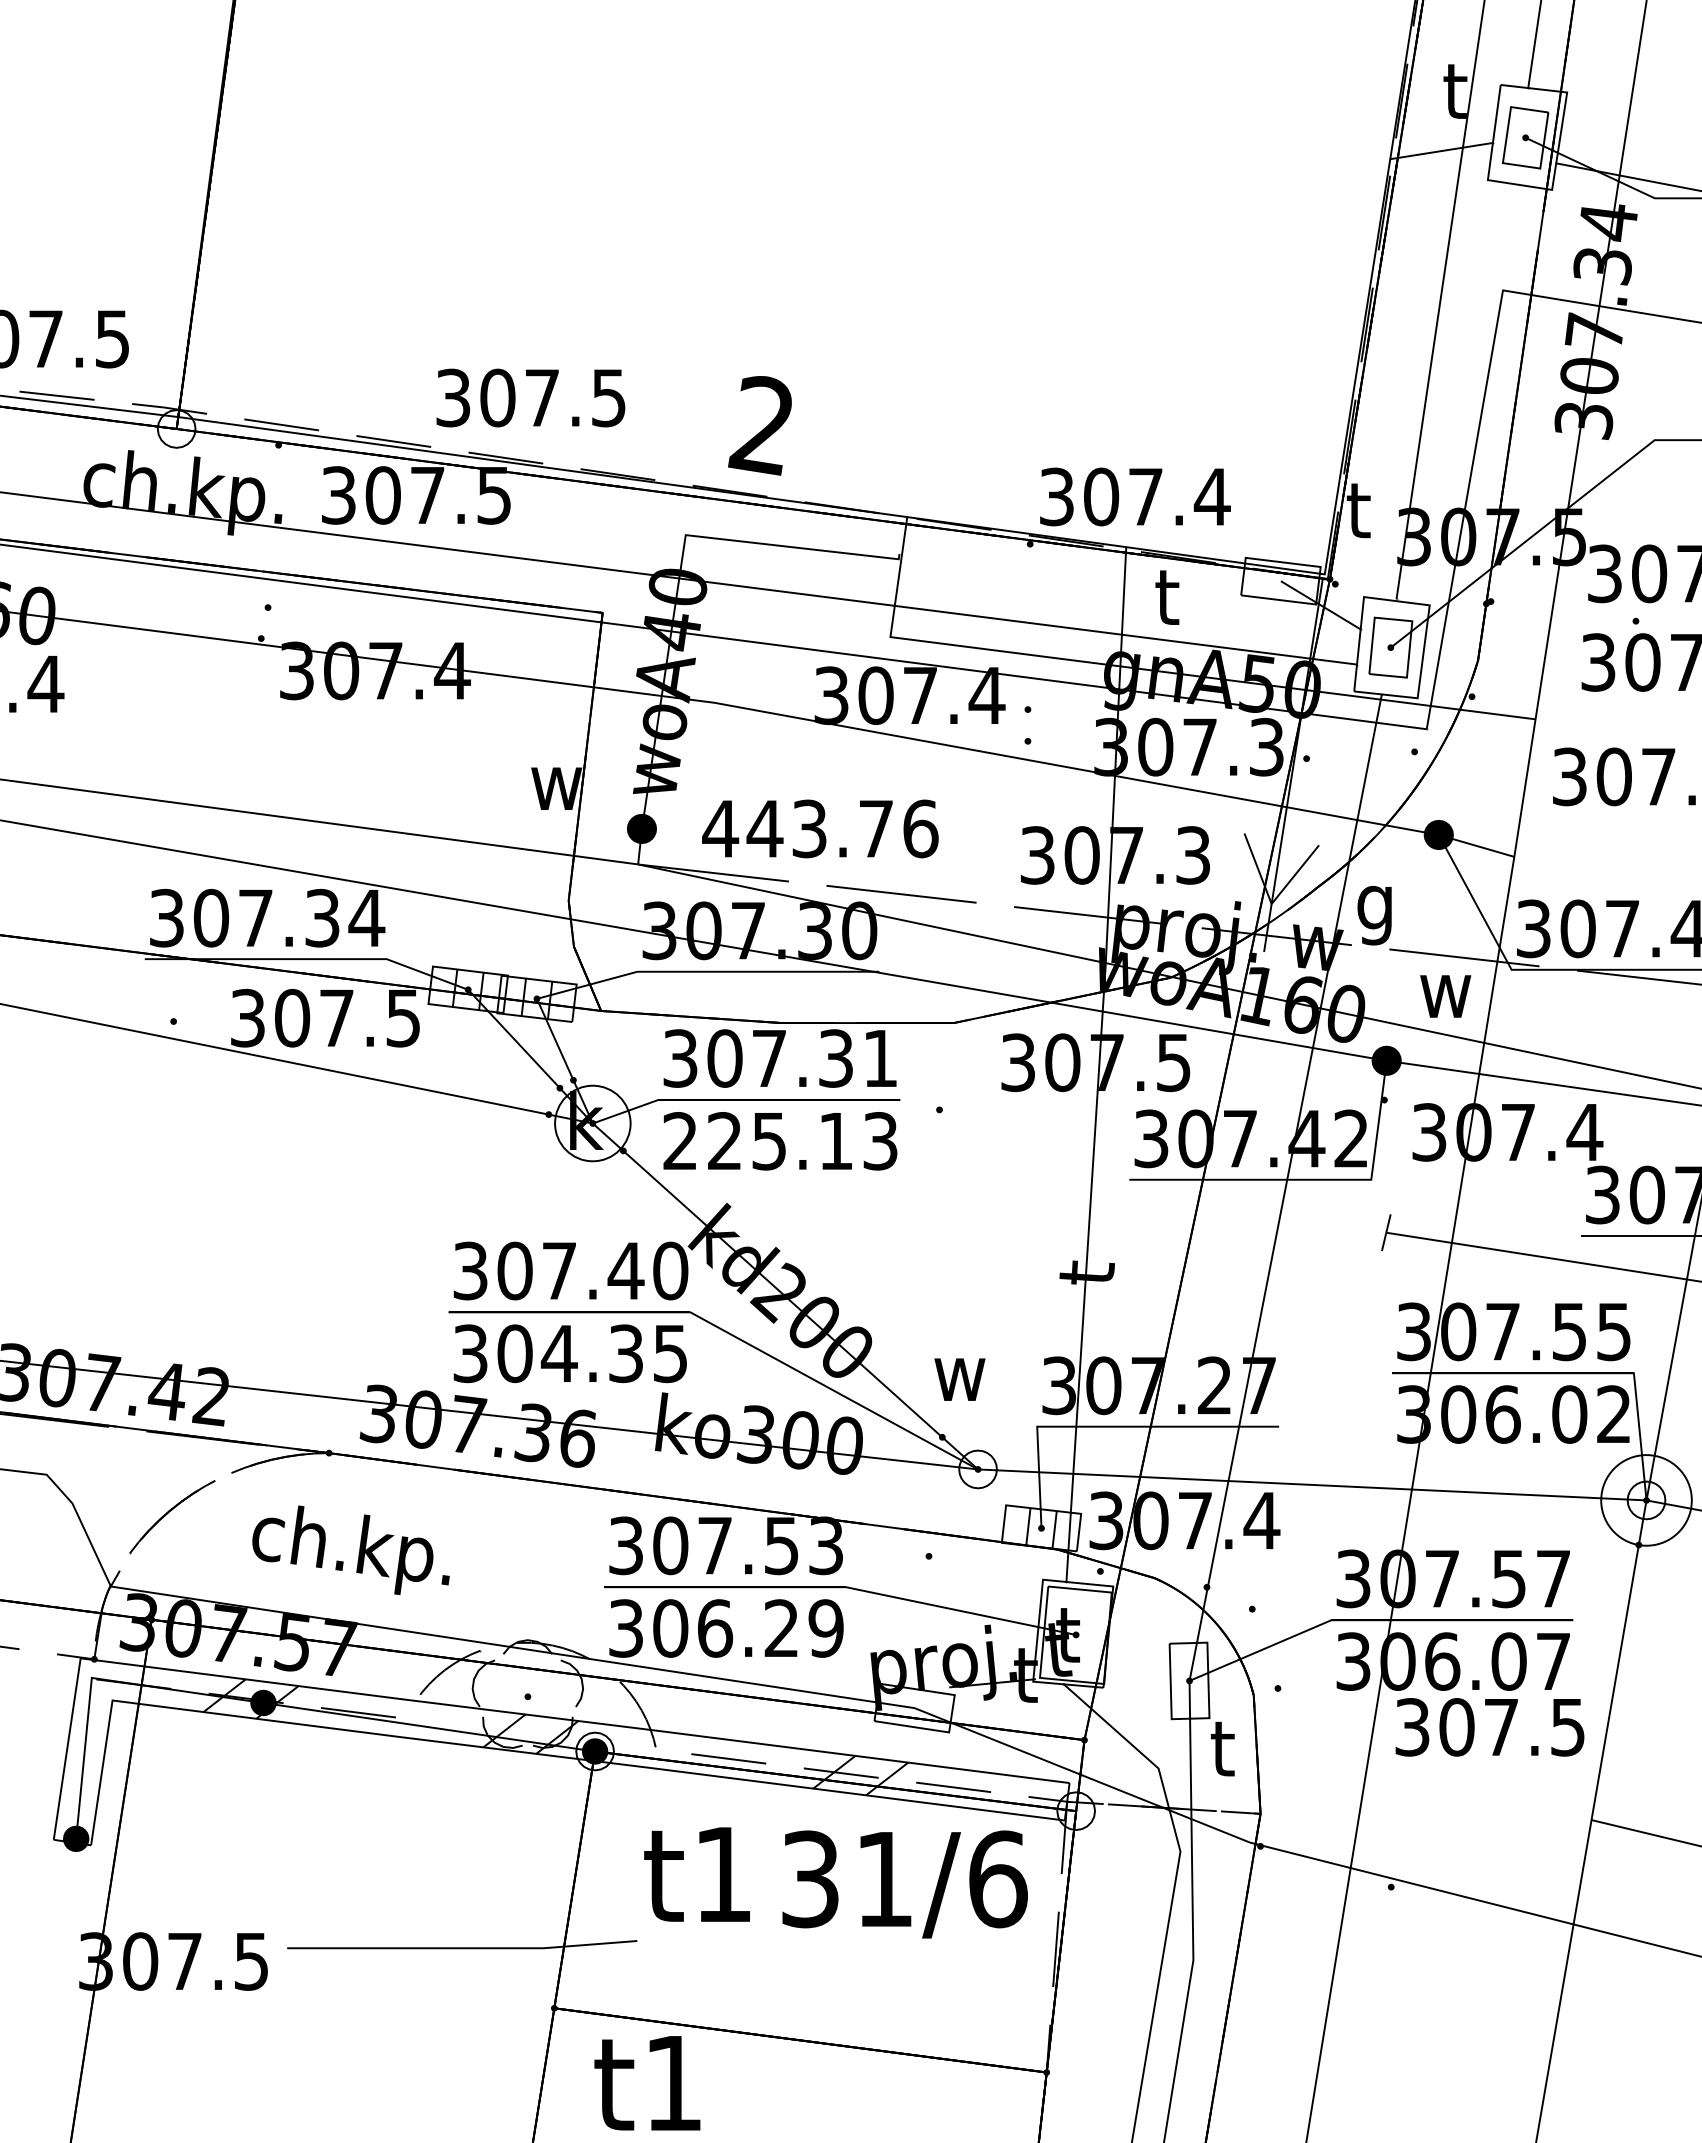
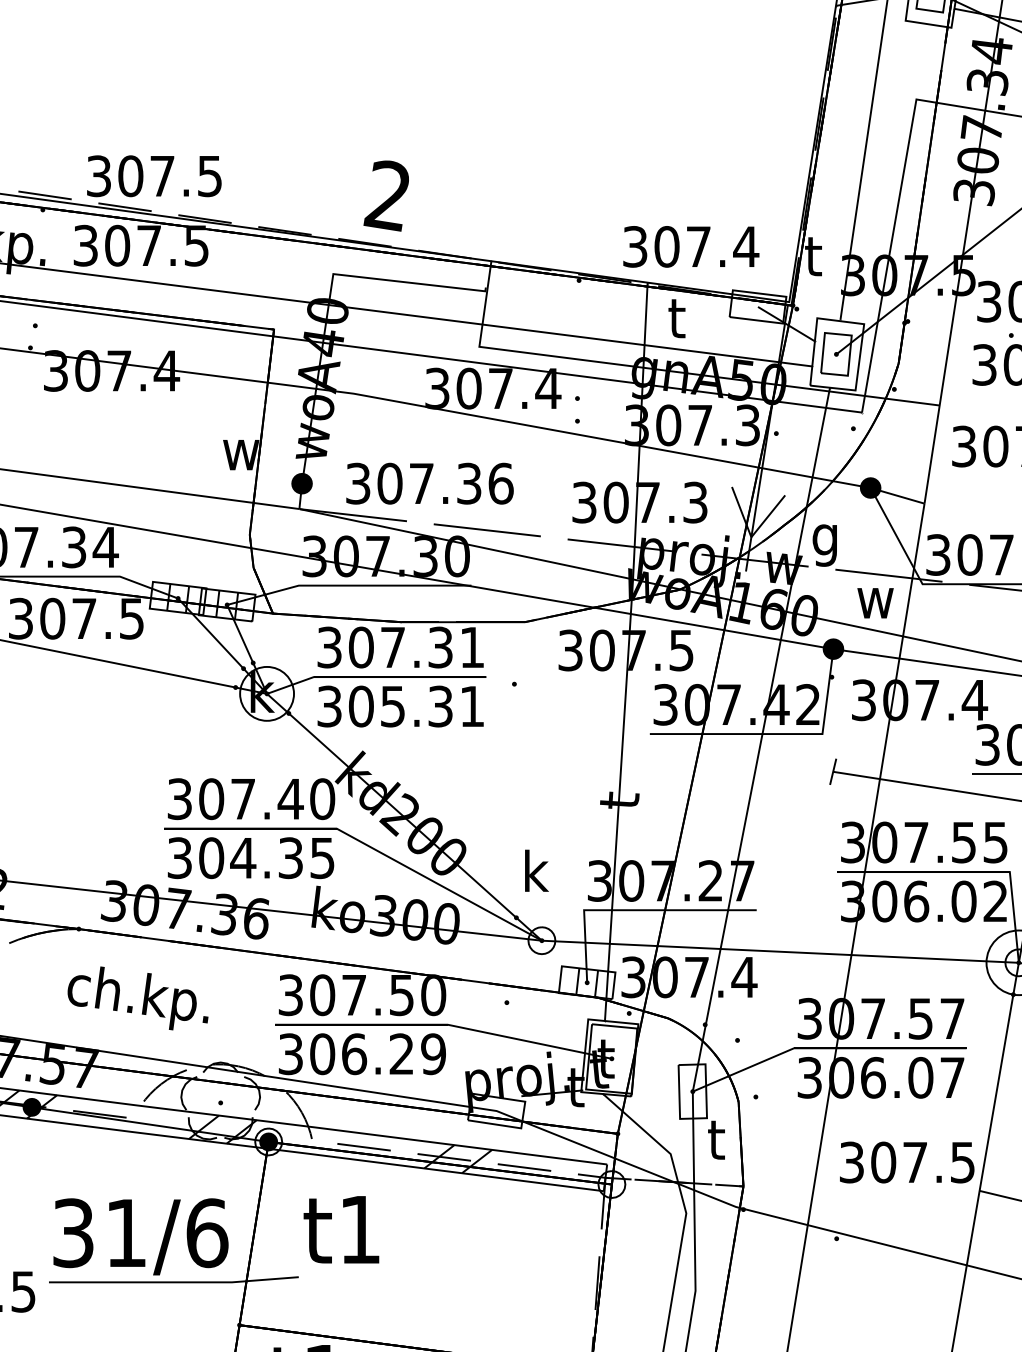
text: (530, 397) -> (154, 175), moved
text: (1135, 496) -> (691, 246), moved
text: (797, 828) -> (413, 483), 443.76 -> 307.36
text: (780, 1141) -> (400, 706), 225.13 -> 305.31
text: (960, 1370) -> (529, 870), w -> k
text: (825, 1545) -> (433, 994), 307.53 -> 307.50
text: (350, 1550) -> (137, 998), moved
text: (1489, 1727) -> (906, 1162), moved
text: (904, 1884) -> (140, 1236), moved

